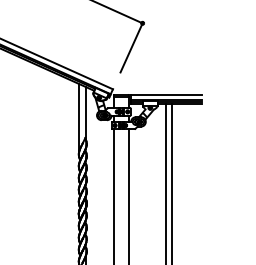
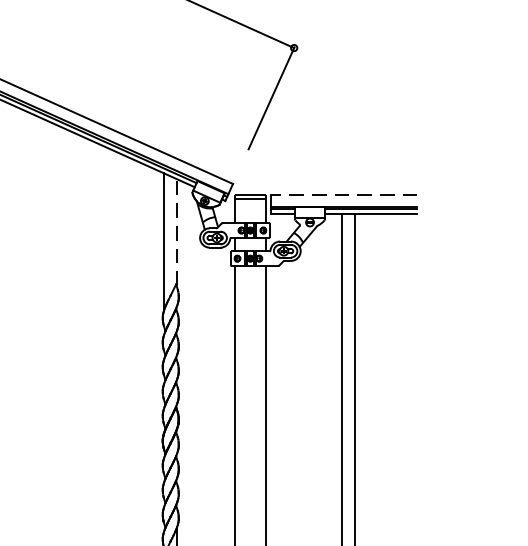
line: (166, 94) -> (343, 194), solid -> dashed
line: (85, 112) -> (176, 231), solid -> dashed

